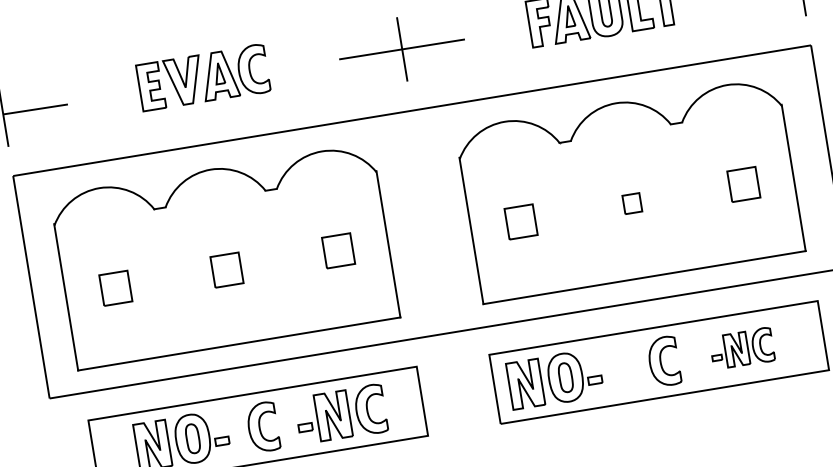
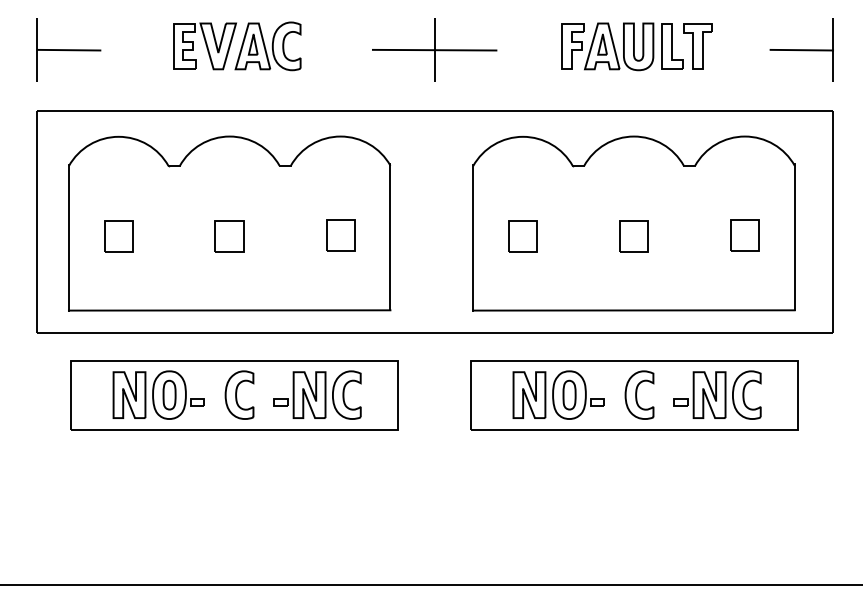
part: (631, 203) -> (633, 236), size x1.67
part: (742, 348) -> (717, 394), size x1.43
part: (554, 378) -> (558, 394), moved

